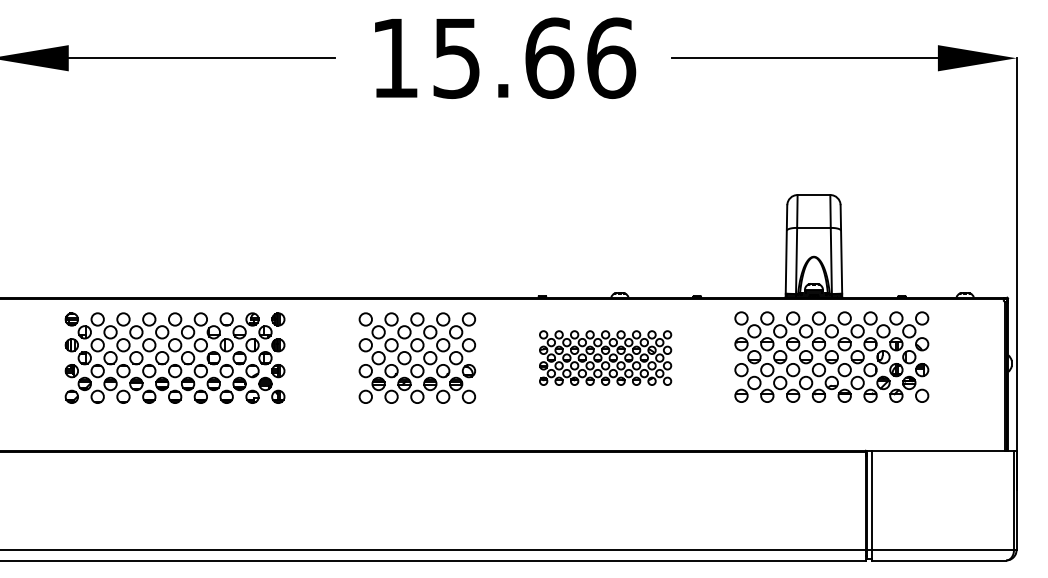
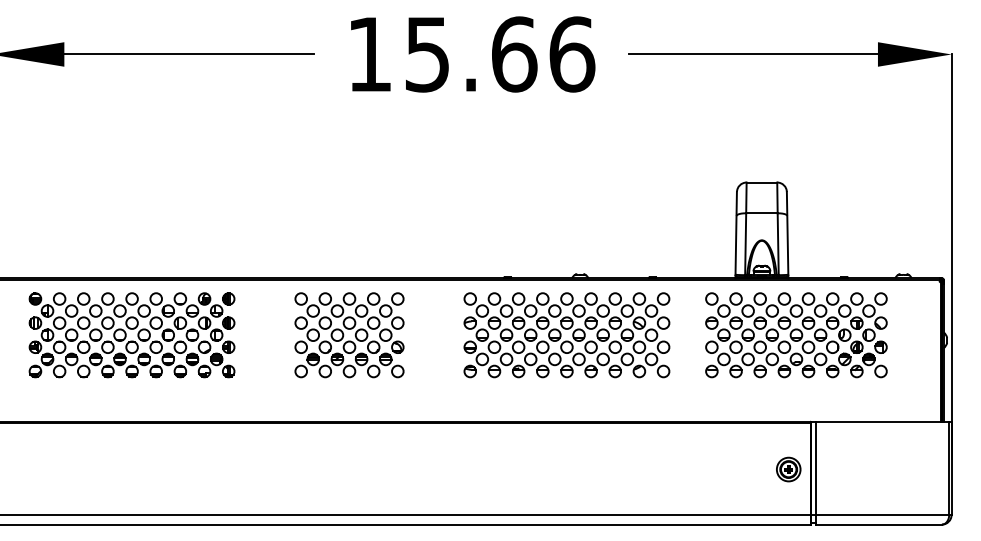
part: (831, 356) -> (796, 334), moved
part: (174, 357) -> (131, 334), moved
part: (417, 357) -> (349, 334), moved
part: (605, 357) -> (566, 334), size x1.67
part: (842, 501) -> (788, 469), added

